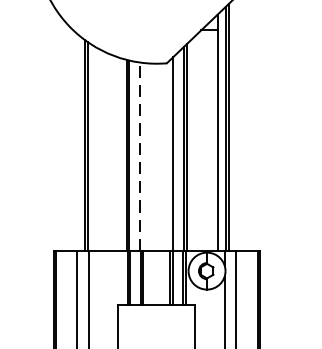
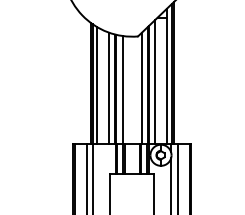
line: (195, 142) -> (154, 81), added
line: (95, 149) -> (97, 85), added
line: (116, 152) -> (109, 87), added
line: (139, 156) -> (122, 89), dashed -> solid

